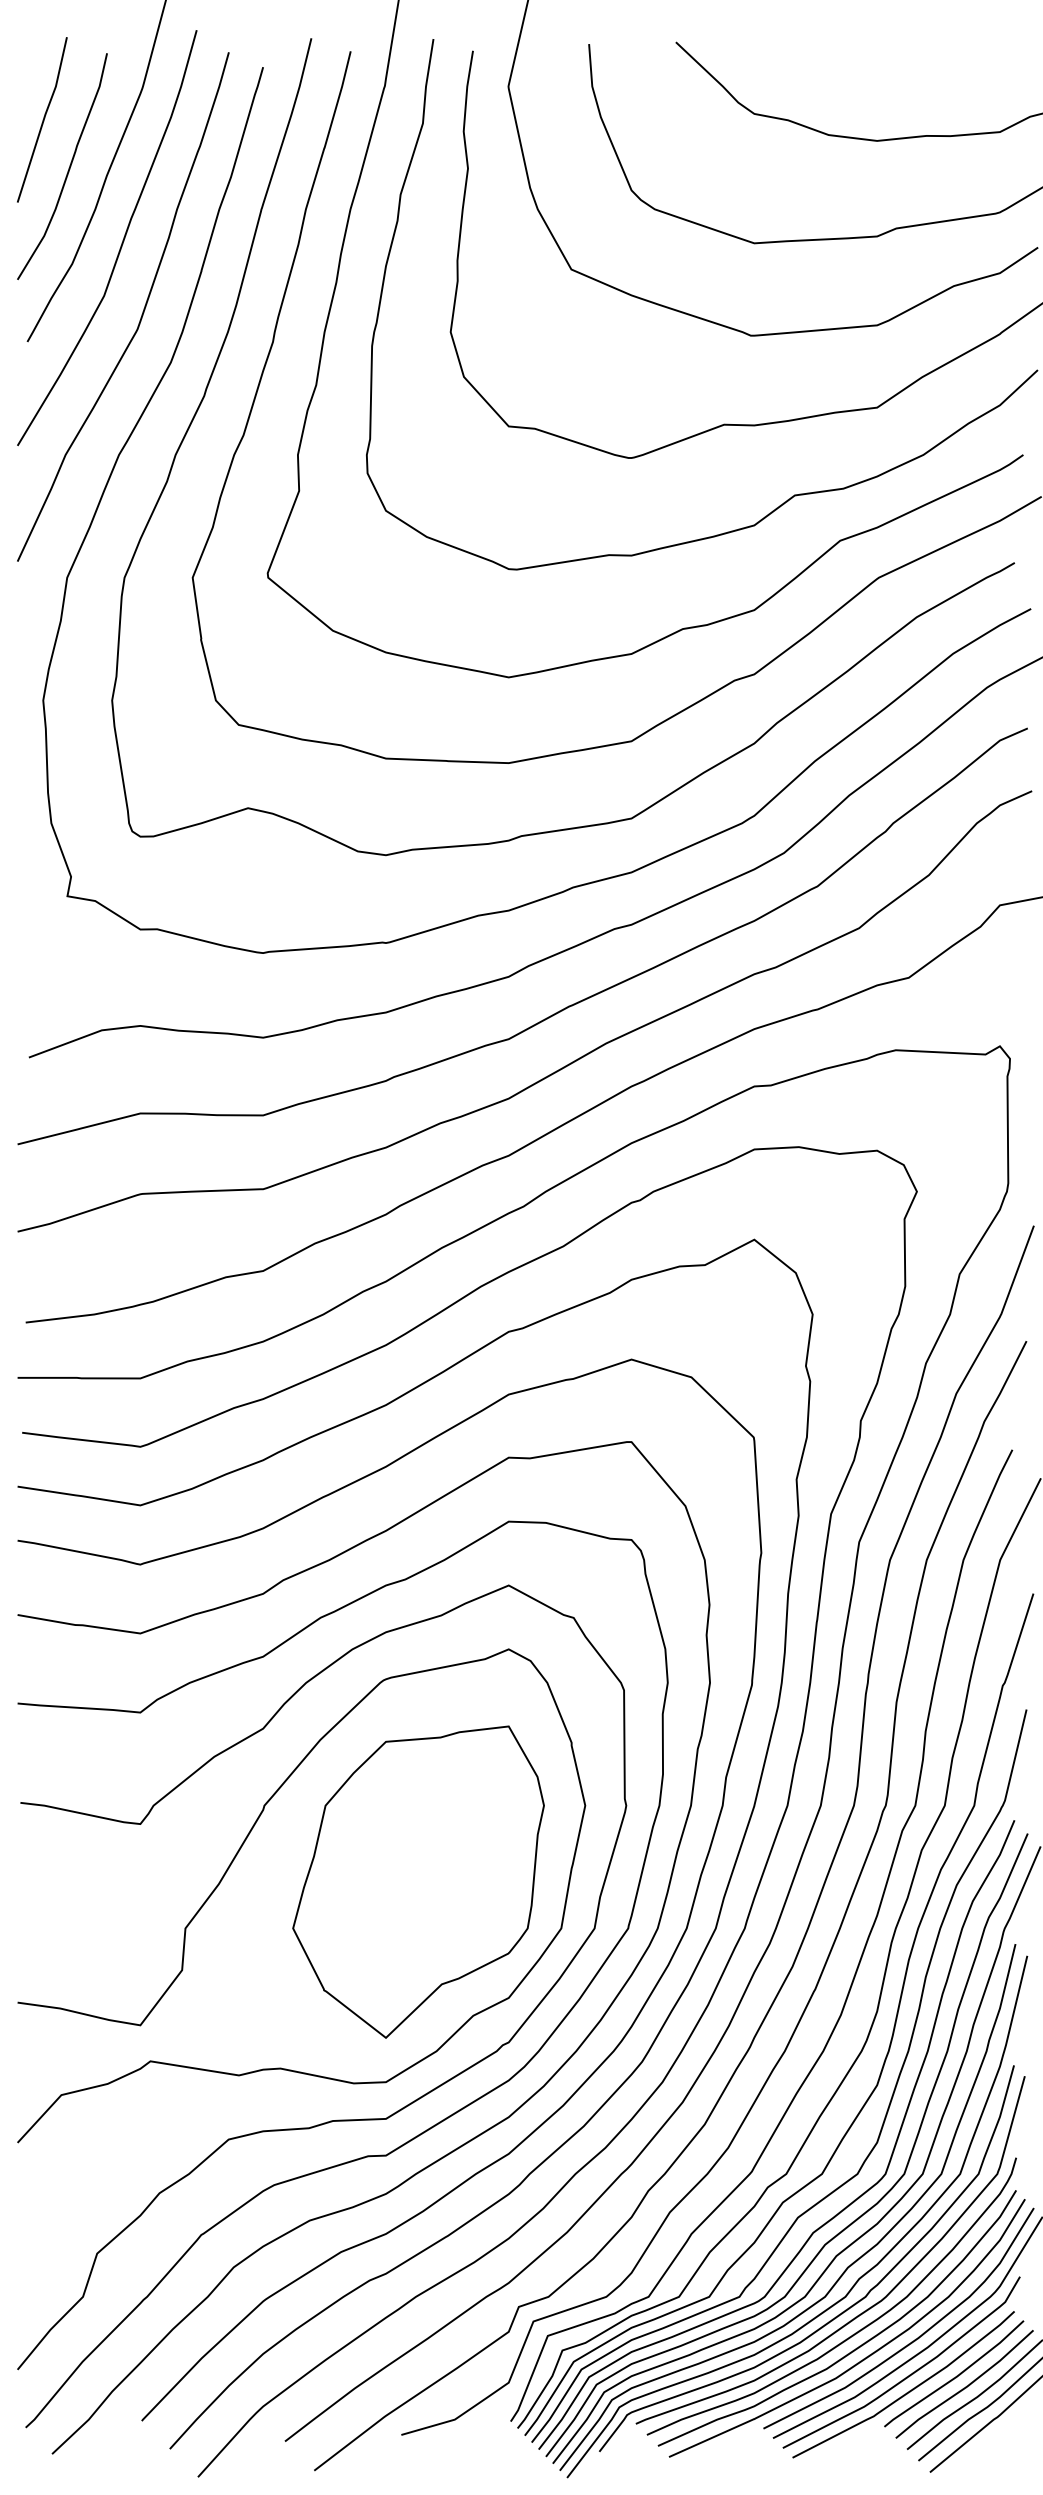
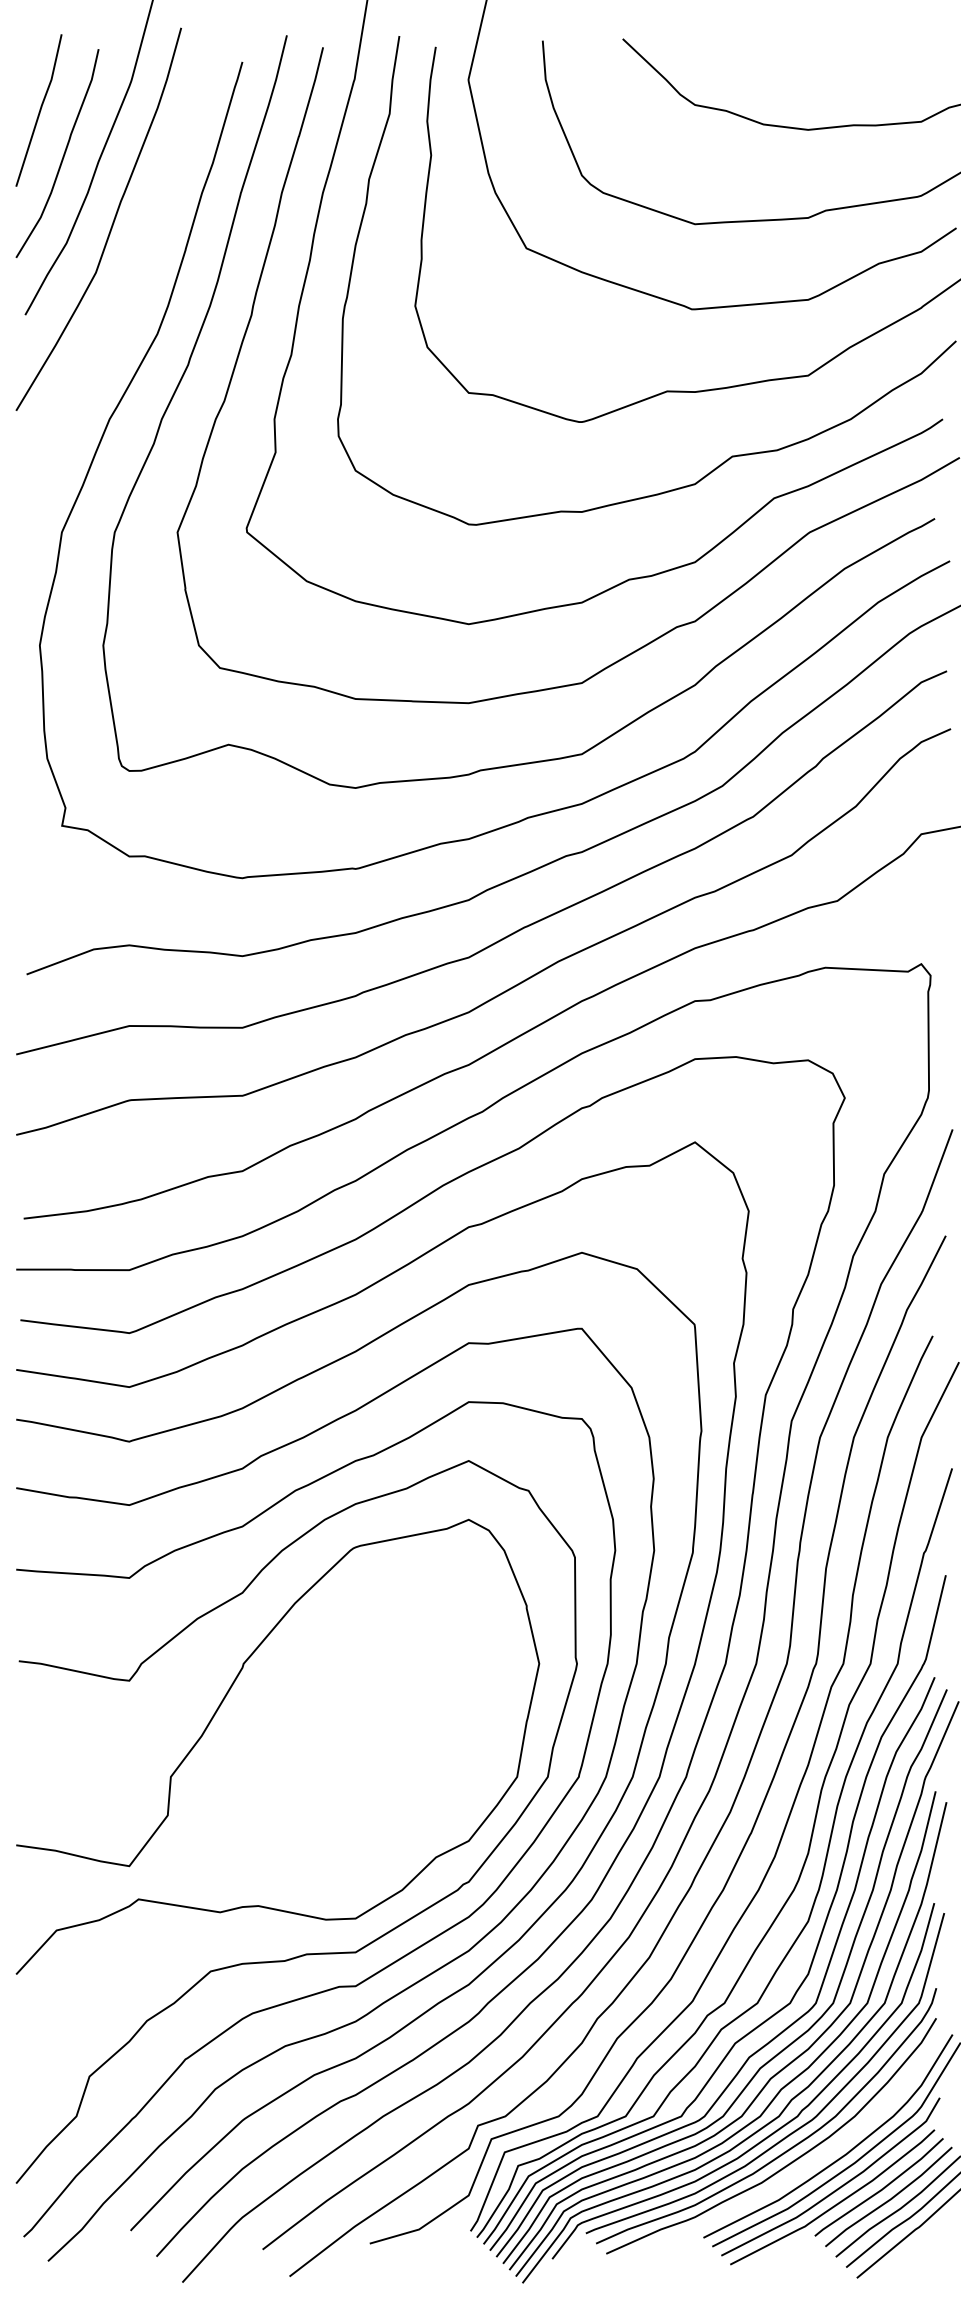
curve: (141, 314) -> (130, 289), removed
part: (418, 1882) -> (385, 1734), removed
curve: (864, 2357) -> (796, 2172), removed

